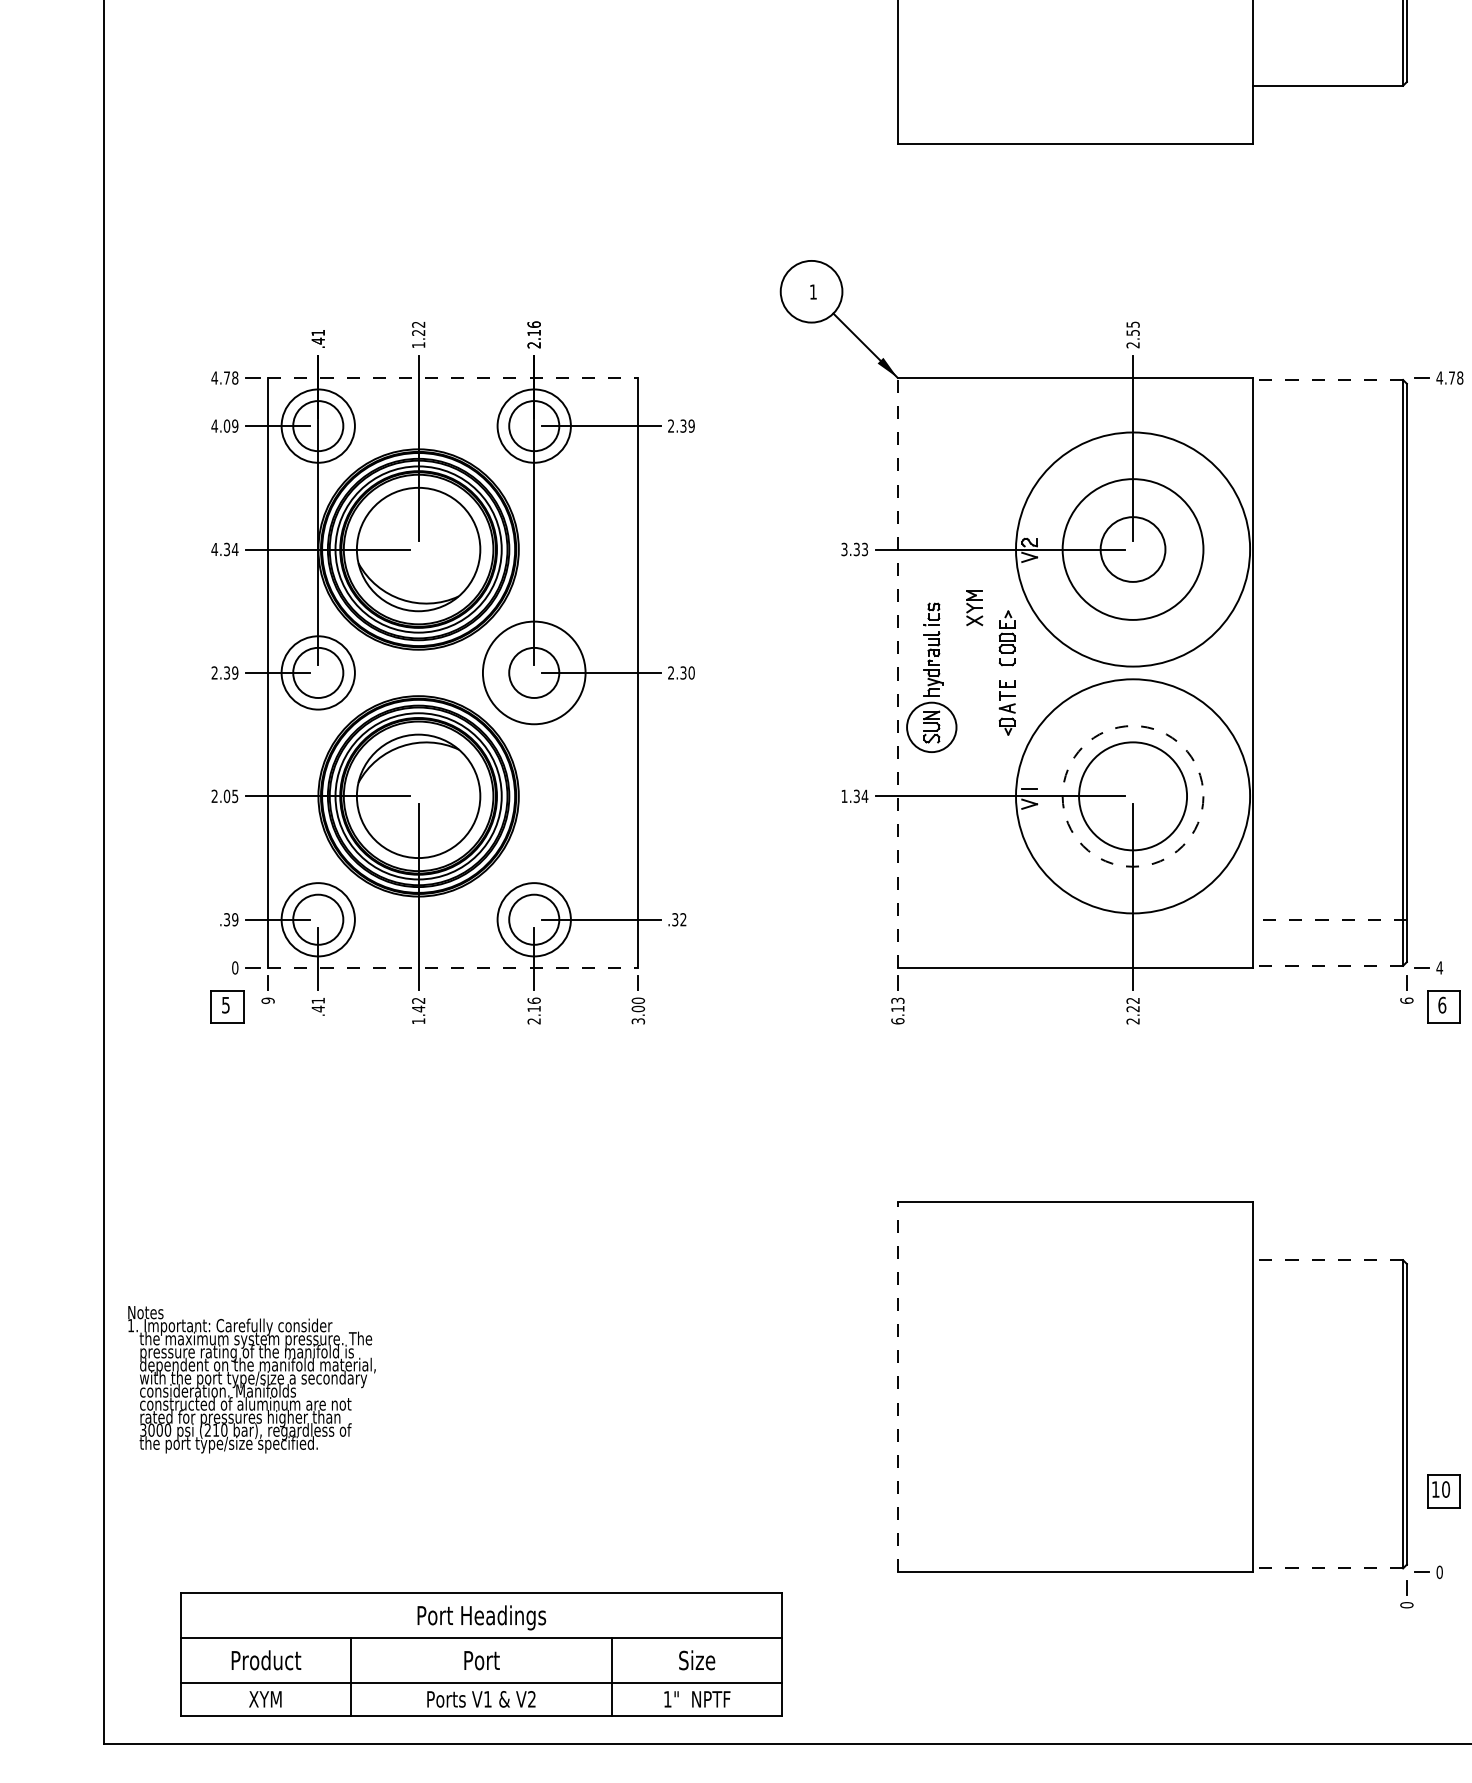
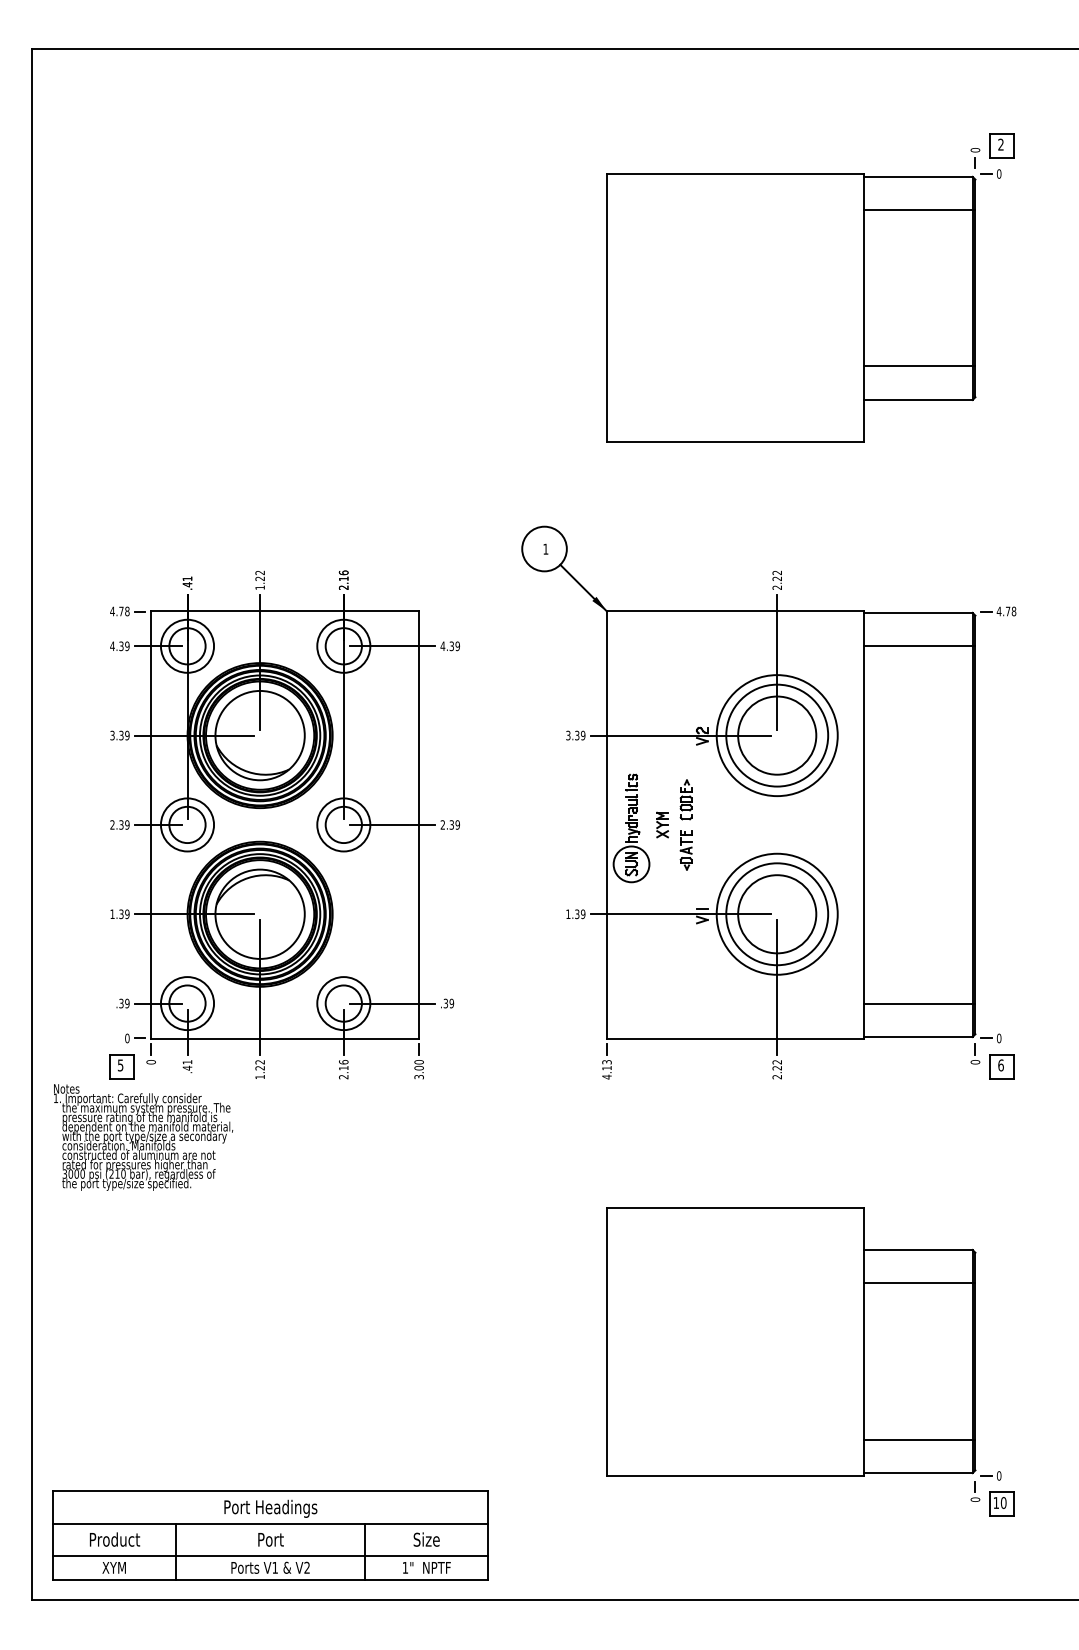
line: (1329, 39) -> (919, 366), added
text: (1133, 328) -> (777, 575), 2.55 -> 2.22
line: (453, 378) -> (285, 611), dashed -> solid
line: (1326, 379) -> (917, 612), dashed -> solid
text: (670, 425) -> (442, 645), 2.39 -> 4.39
text: (227, 426) -> (121, 646), 4.09 -> 4.39
line: (1329, 426) -> (919, 646), added
text: (865, 547) -> (583, 734), 3.33 -> 3.39
text: (224, 549) -> (119, 735), 4.34 -> 3.39
circle: (1132, 549) -> (776, 735), size x0.71
circle: (1133, 549) -> (777, 735), size x1.67
part: (974, 607) -> (662, 824), moved
circle: (533, 672) -> (343, 824), size x0.71
text: (691, 672) -> (457, 824), 2.30 -> 2.39
line: (897, 673) -> (606, 825), dashed -> solid
circle: (1132, 795) -> (776, 913), size x0.71
text: (224, 796) -> (119, 914), 2.05 -> 1.39
text: (864, 796) -> (582, 914), 1.34 -> 1.39
circle: (1133, 796) -> (777, 914), dashed -> solid
text: (683, 919) -> (451, 1003), .32 -> .39
line: (1329, 919) -> (919, 1003), dashed -> solid
line: (1326, 966) -> (917, 1037), dashed -> solid
line: (453, 967) -> (285, 1038), dashed -> solid
text: (1438, 967) -> (998, 1038), 4 -> 0
text: (267, 1001) -> (150, 1062), 9 -> 0
text: (1405, 1001) -> (974, 1062), 6 -> 0
text: (417, 1008) -> (259, 1067), 1.42 -> 1.22
text: (897, 1020) -> (606, 1076), 6.13 -> 4.13
line: (1326, 1260) -> (917, 1250), dashed -> solid
line: (1329, 1306) -> (919, 1283), added
text: (251, 1379) -> (143, 1137), moved
line: (897, 1387) -> (606, 1342), dashed -> solid
part: (1442, 1490) -> (1001, 1503), moved
line: (1329, 1522) -> (919, 1439), added
line: (1326, 1568) -> (917, 1473), dashed -> solid
part: (481, 1654) -> (270, 1535), moved

